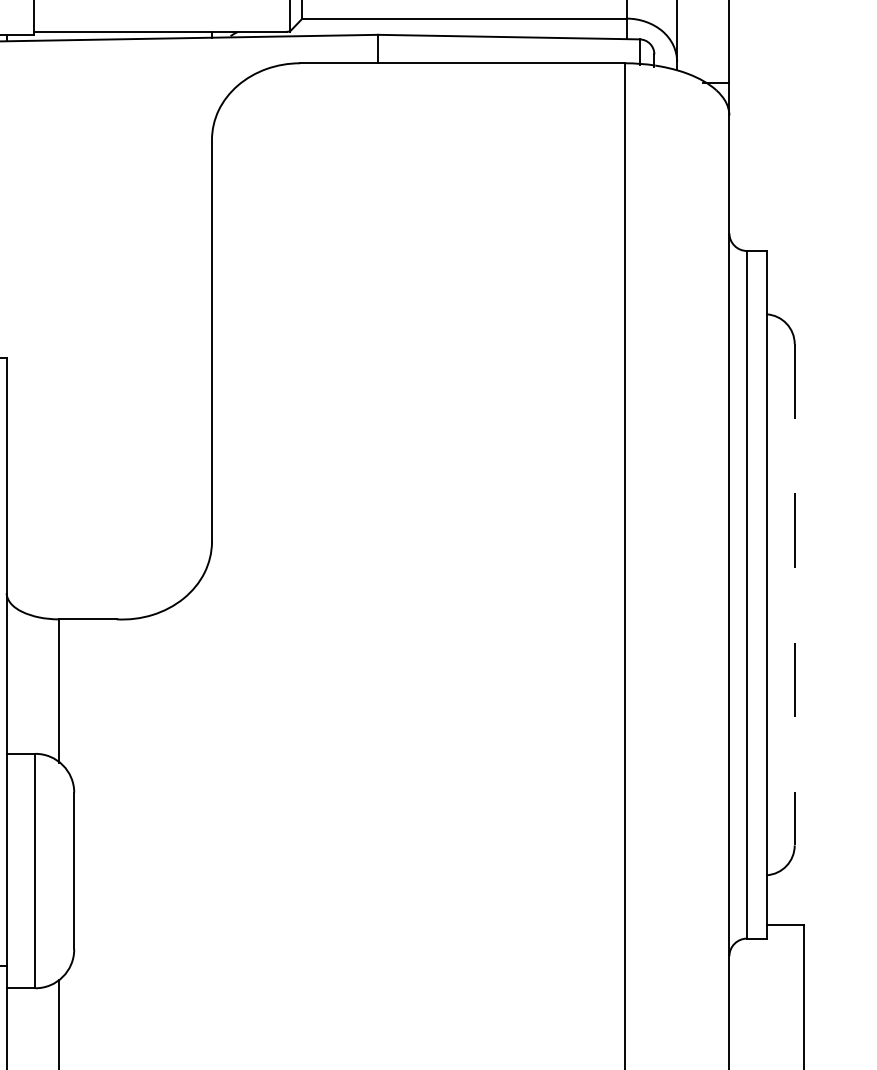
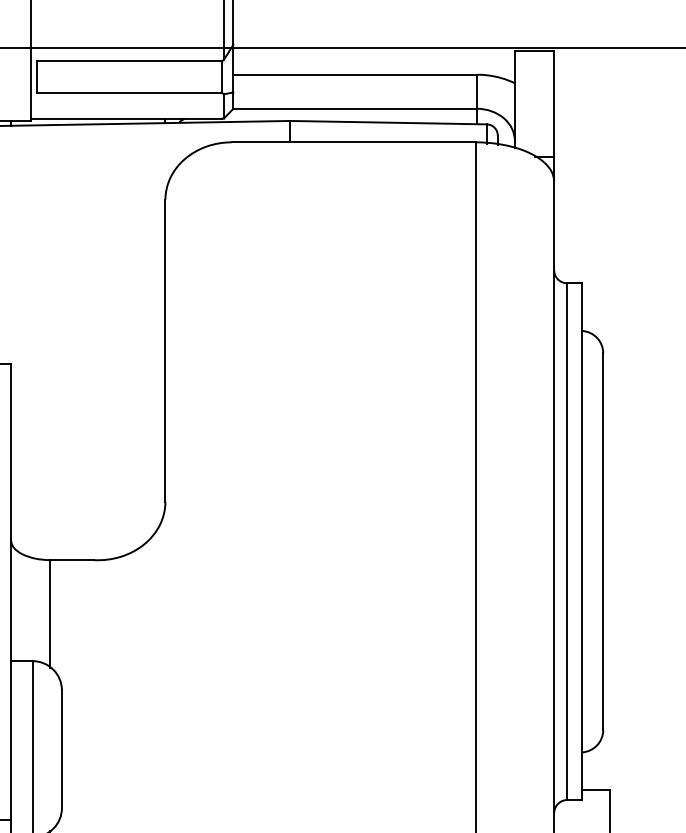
line: (795, 595) -> (603, 542), dashed -> solid

